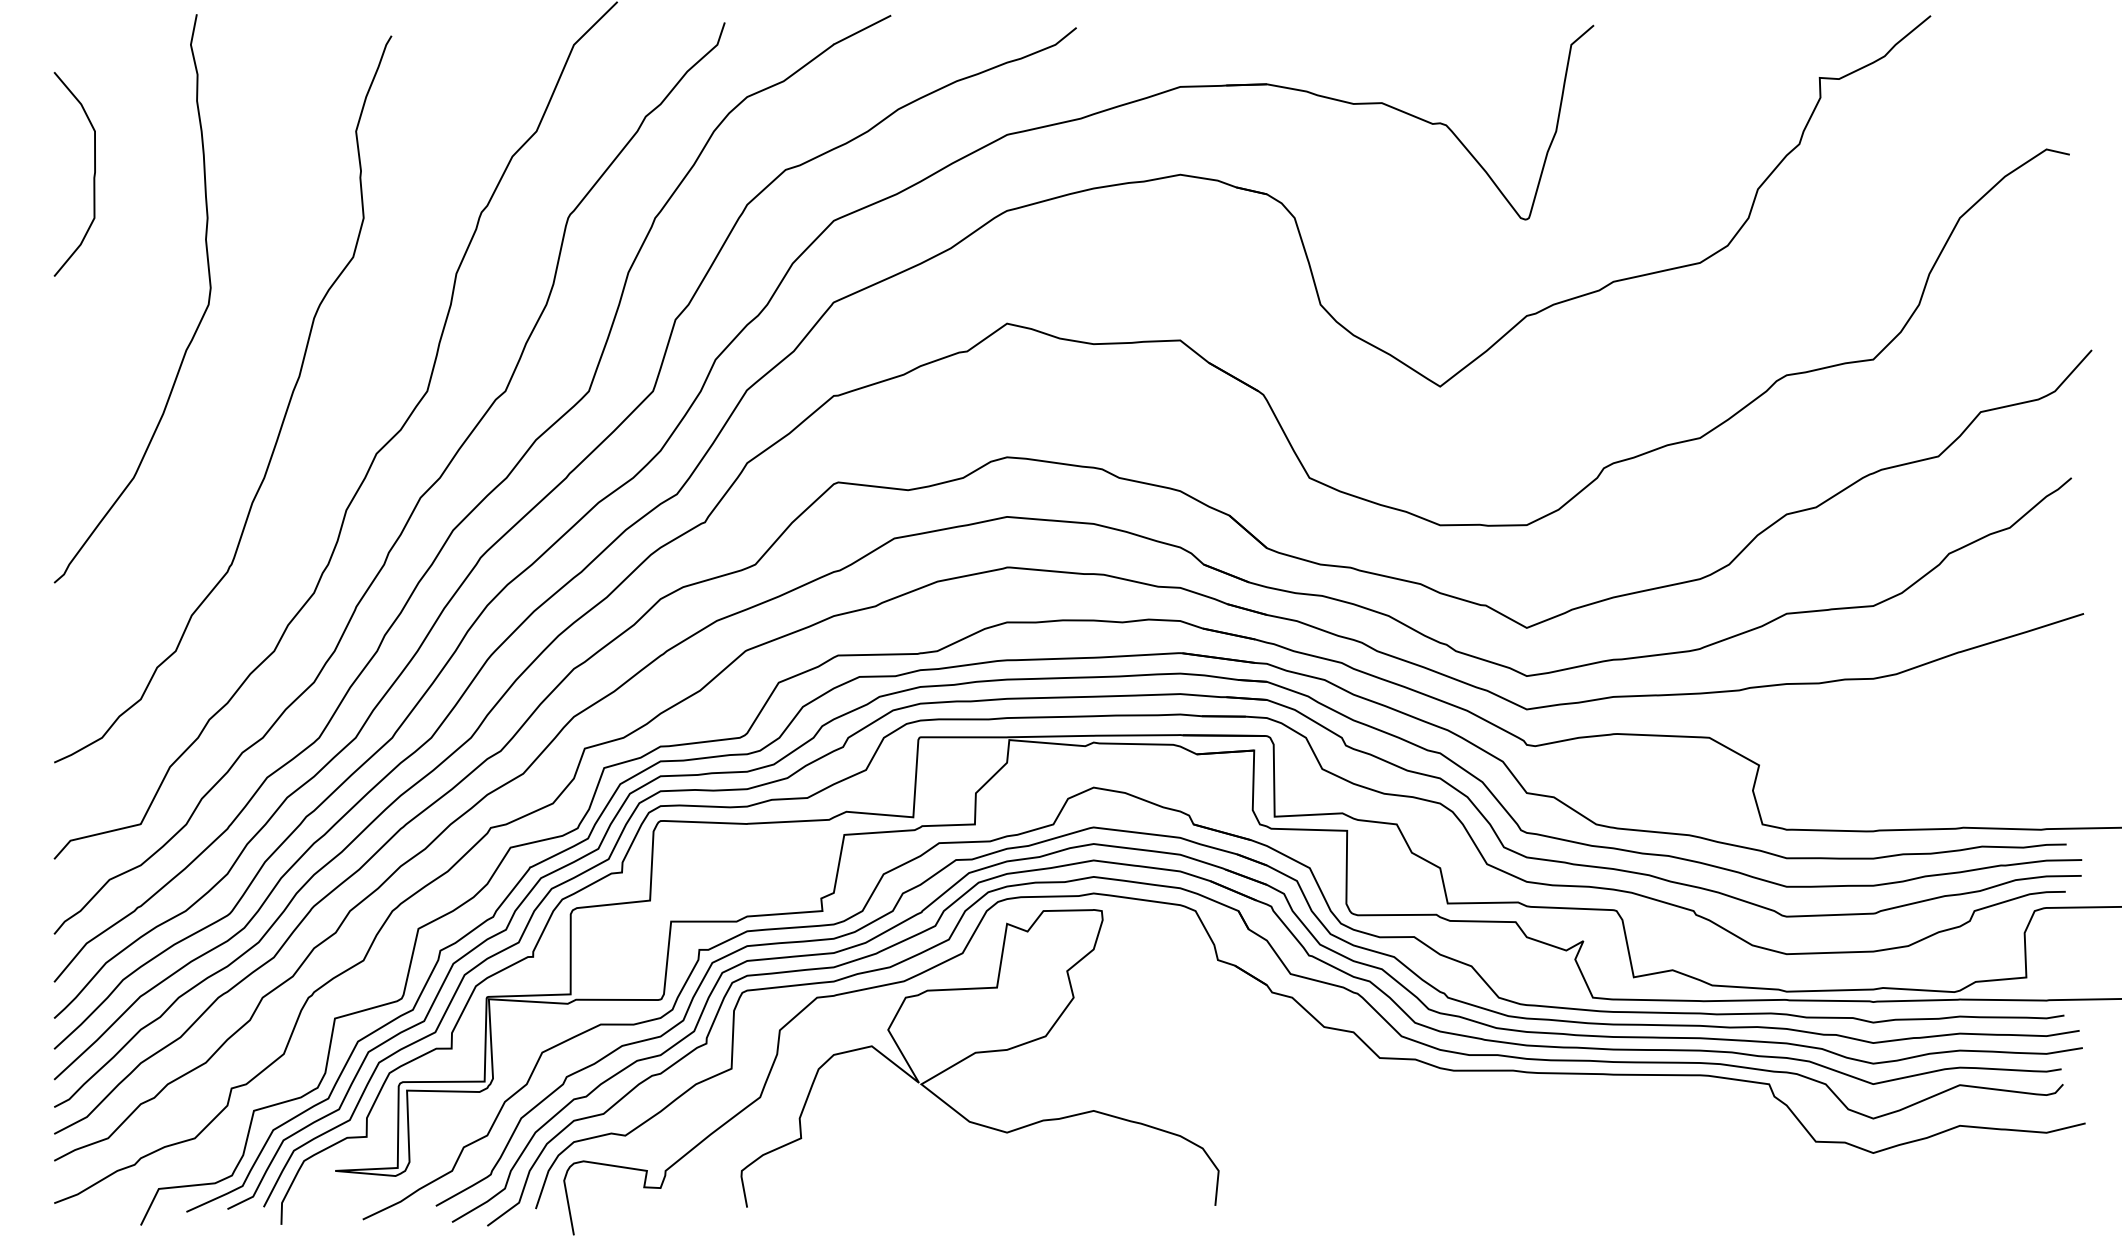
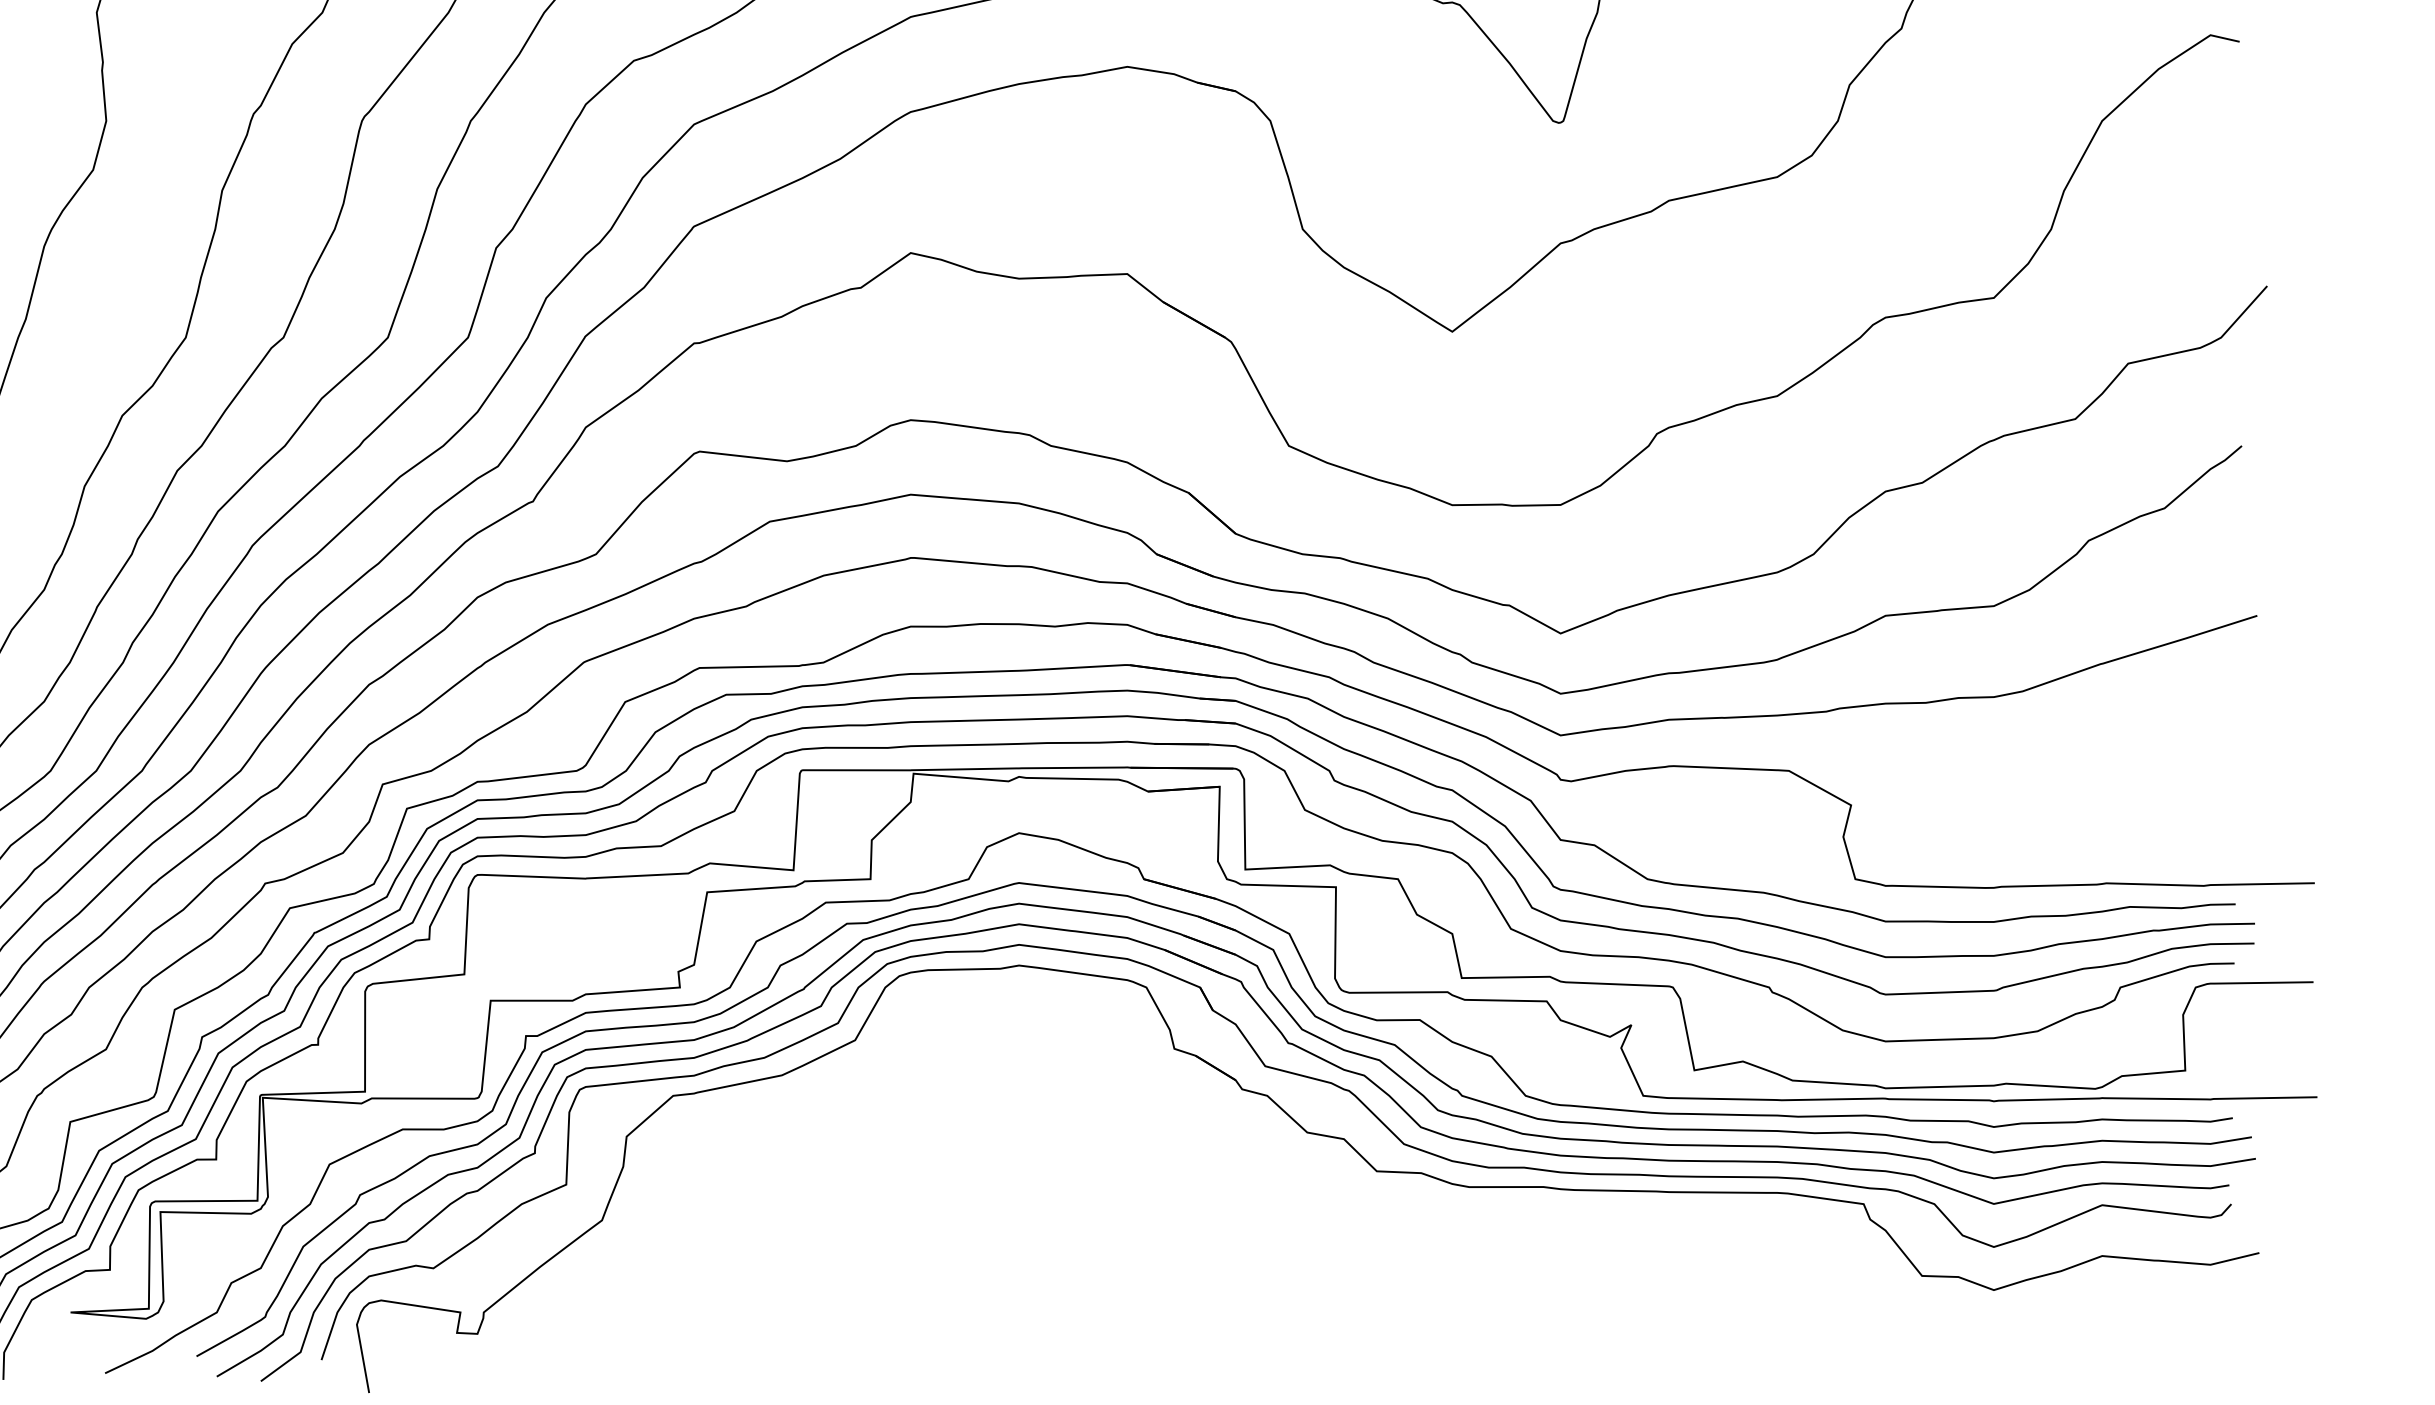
curve: (979, 1053) -> (876, 1165), removed

